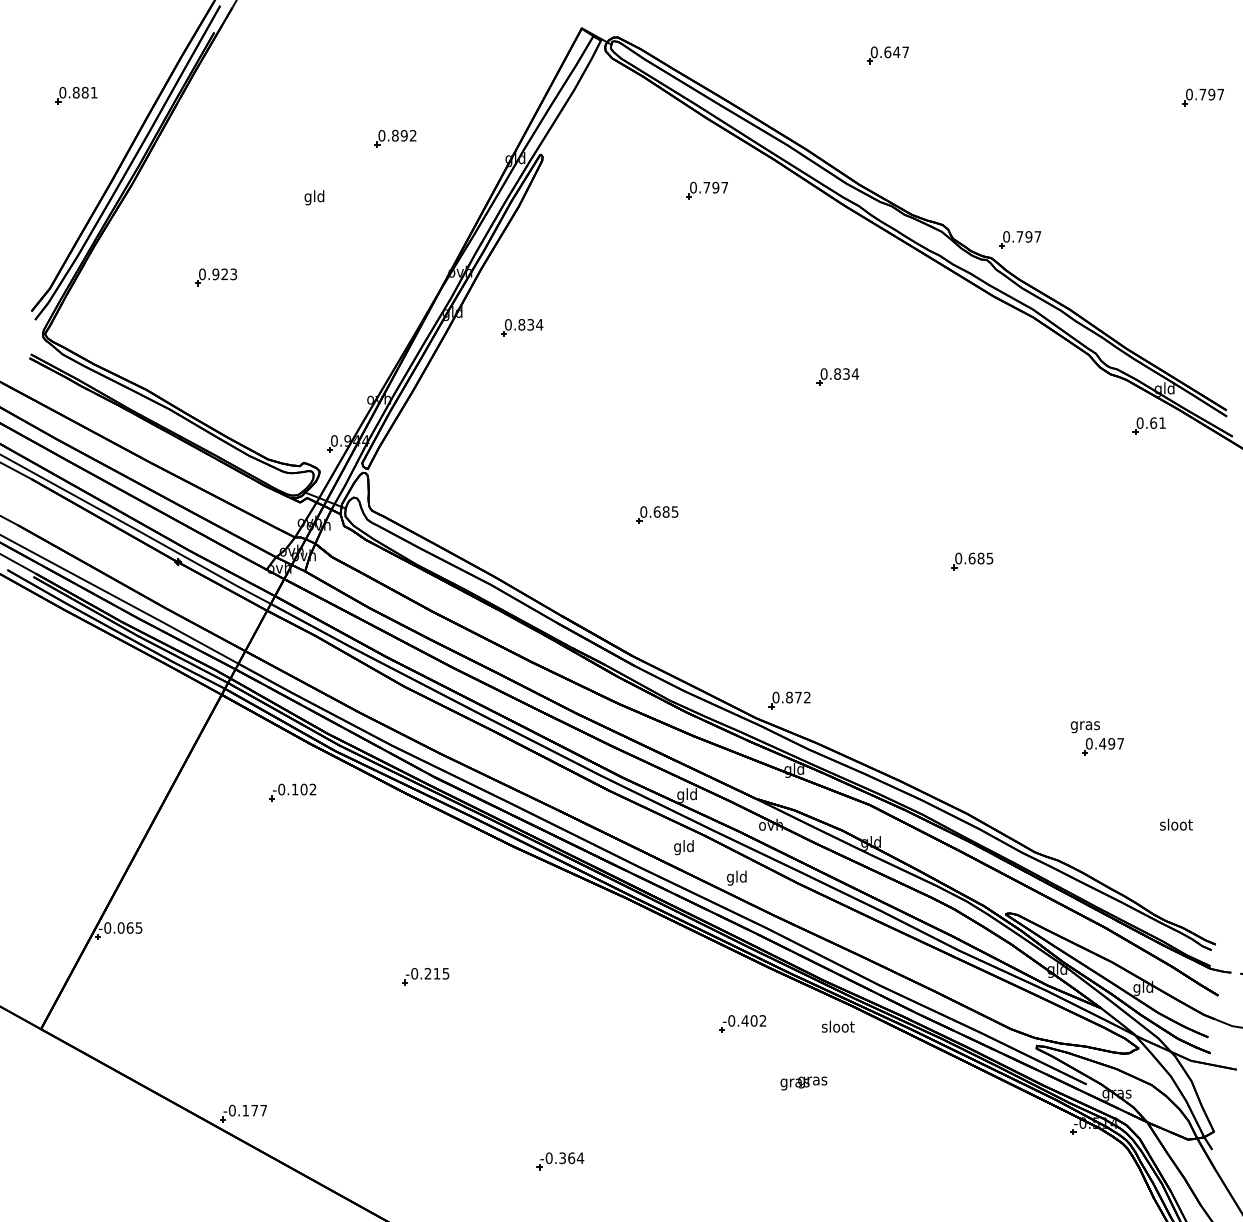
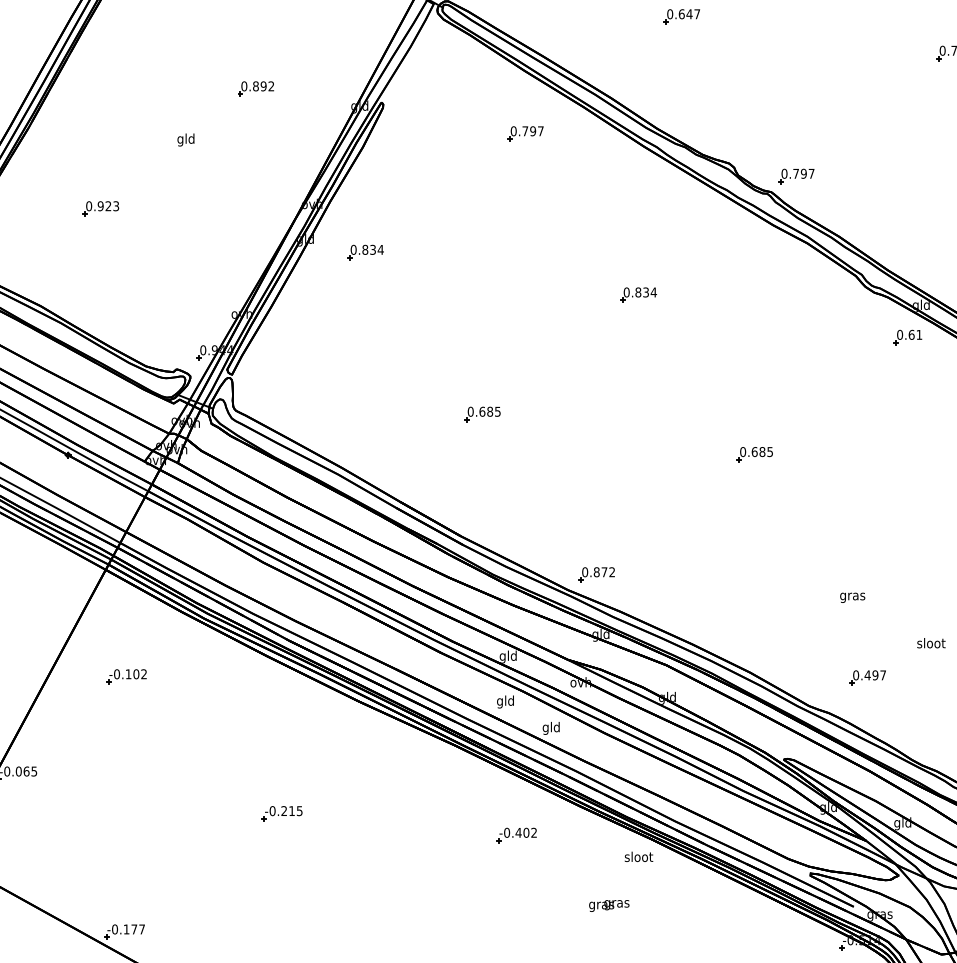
part: (1102, 746) -> (867, 677), moved
part: (292, 792) -> (126, 676), moved
text: (1176, 824) -> (931, 643), moved
part: (742, 1023) -> (516, 835), moved

